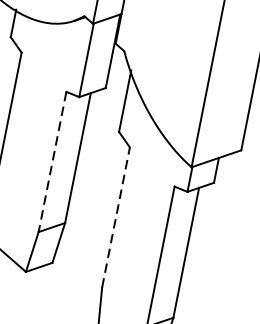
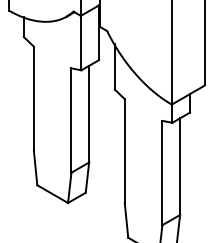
line: (52, 163) -> (71, 121), dashed -> solid
line: (115, 216) -> (124, 150), dashed -> solid

